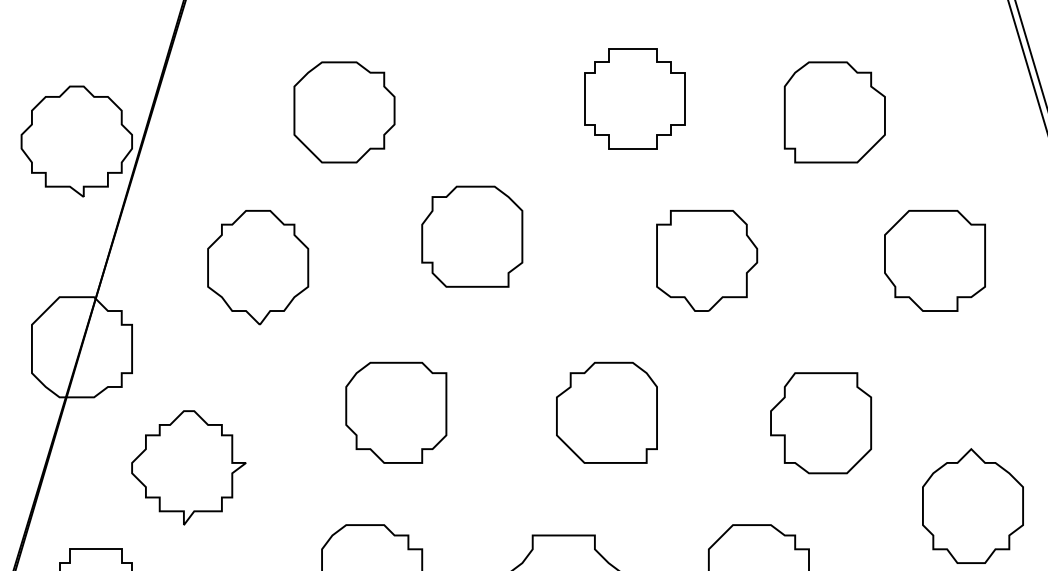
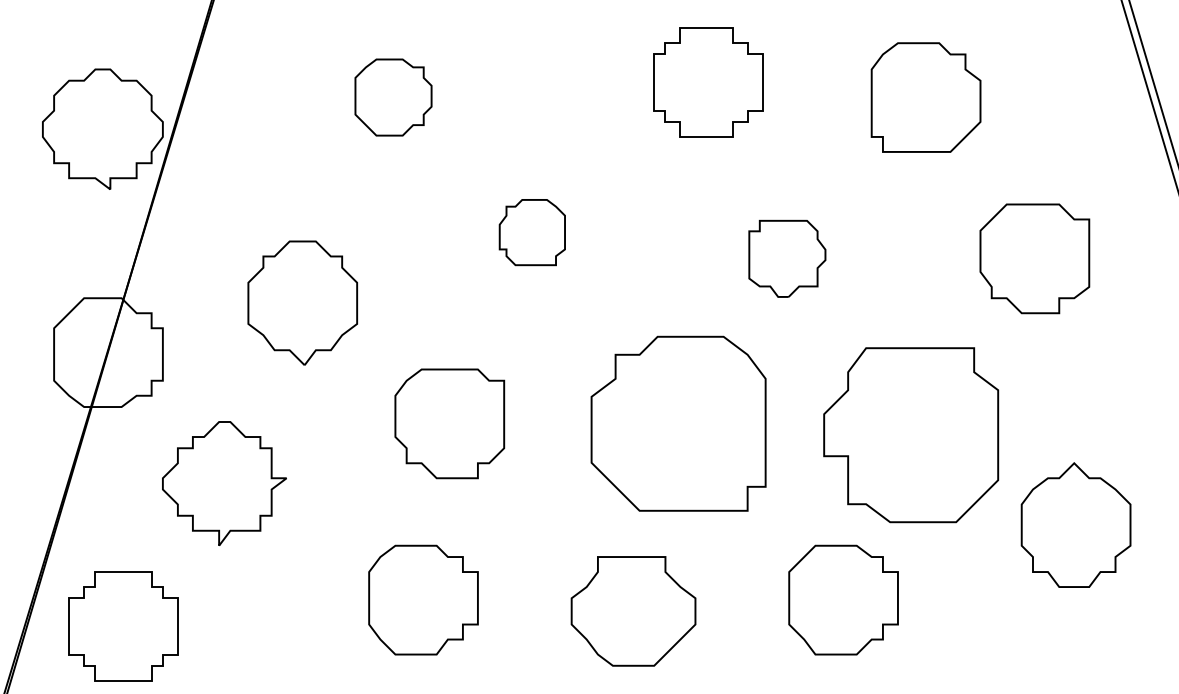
part: (344, 112) -> (393, 97), size x0.7
part: (472, 236) -> (532, 232), size x0.6
part: (707, 260) -> (787, 258), size x0.7
part: (257, 267) -> (302, 302), moved
part: (606, 412) -> (678, 423), size x1.6
part: (820, 422) -> (910, 434), size x1.6

